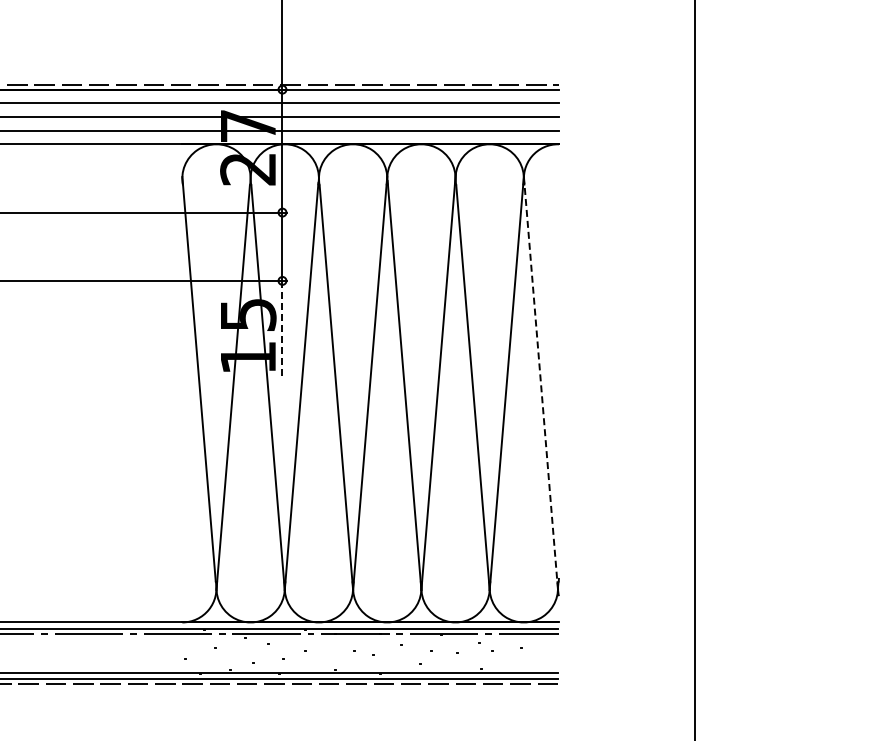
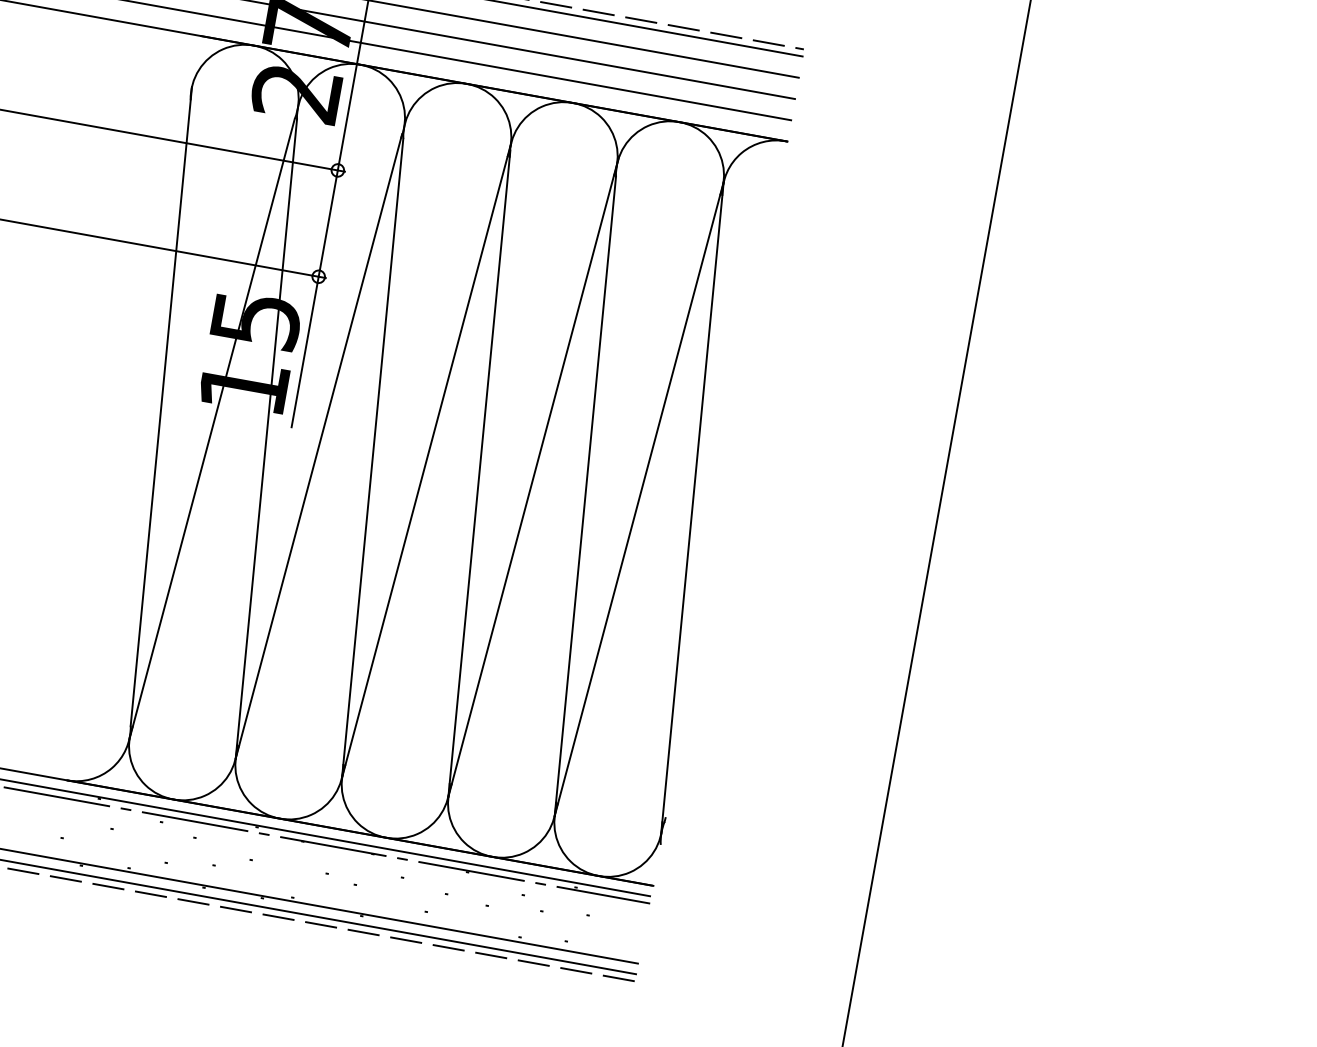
line: (282, 329) -> (305, 352), dashed -> solid
line: (541, 384) -> (692, 510), dashed -> solid

